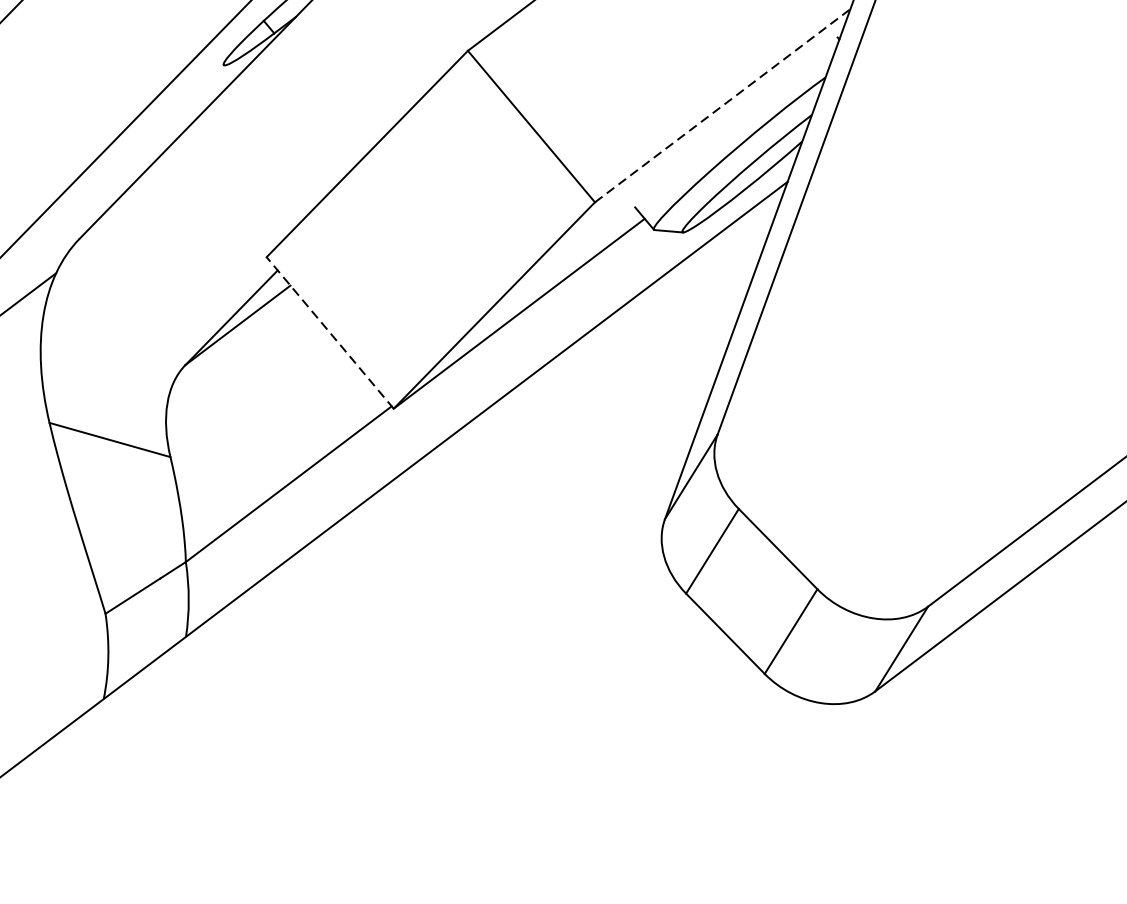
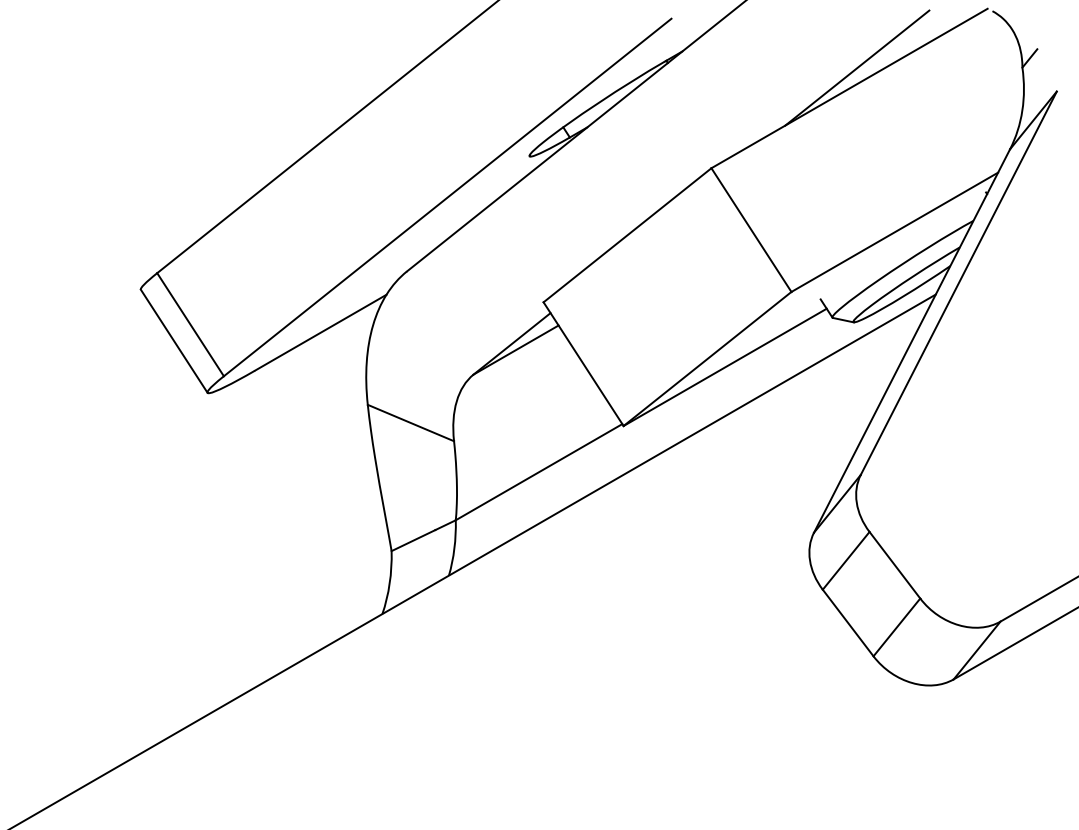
line: (723, 105) -> (895, 232), dashed -> solid
line: (330, 333) -> (583, 364), dashed -> solid

